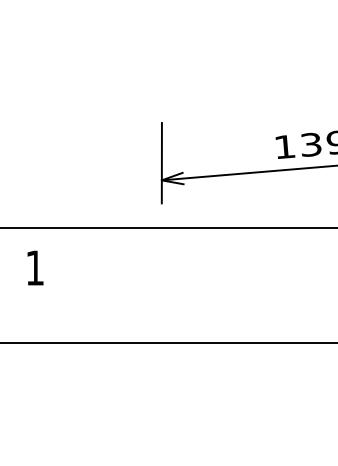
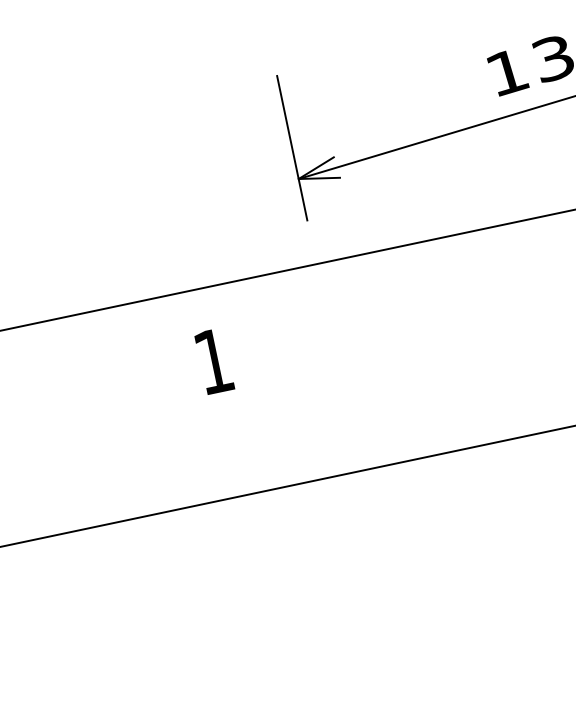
text: (35, 267) -> (214, 360), moved

